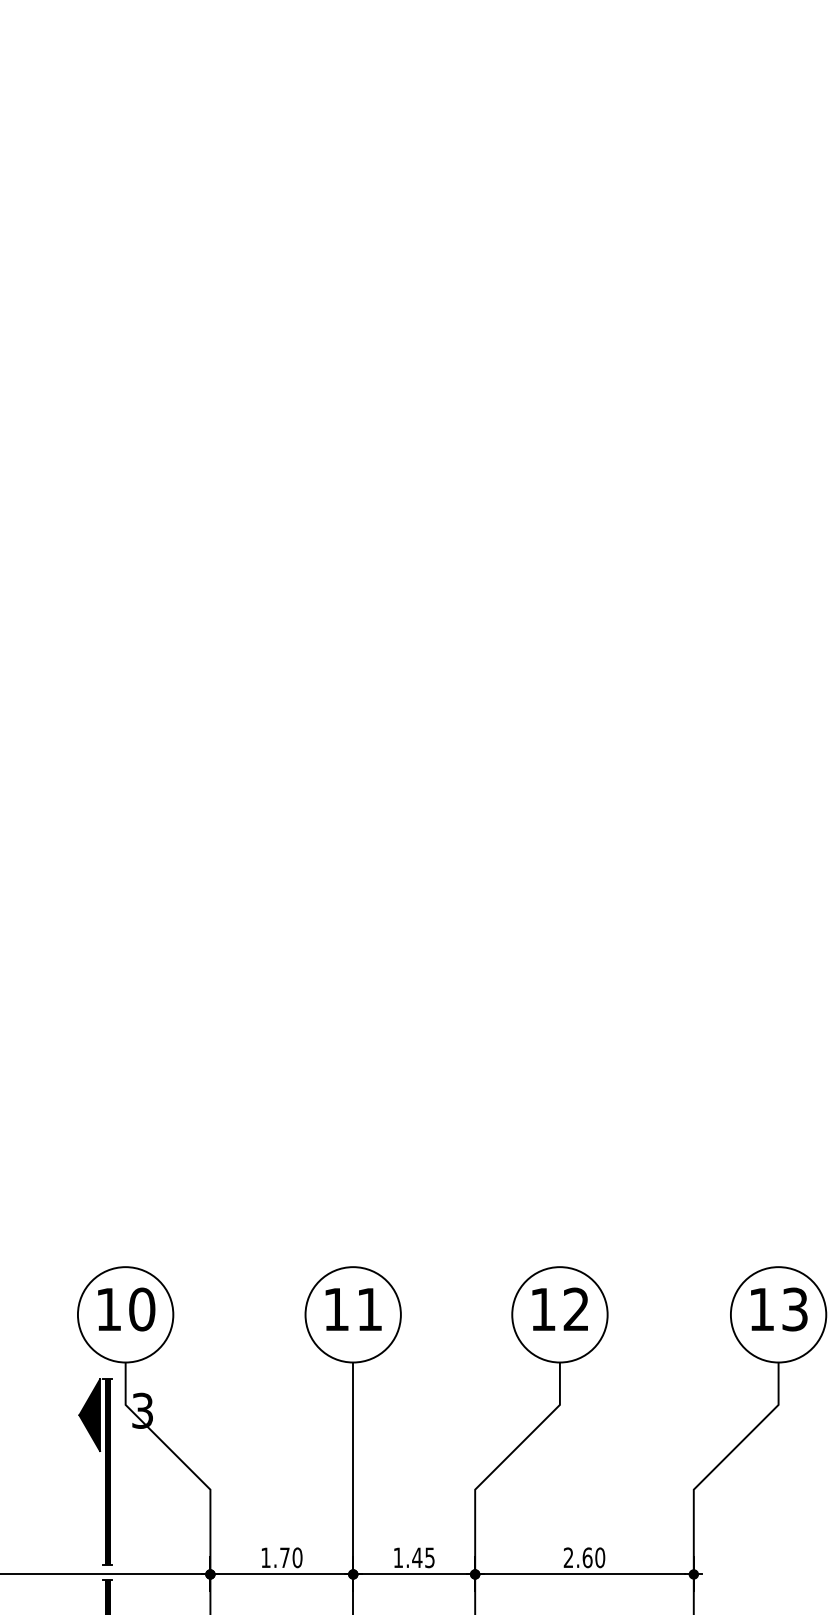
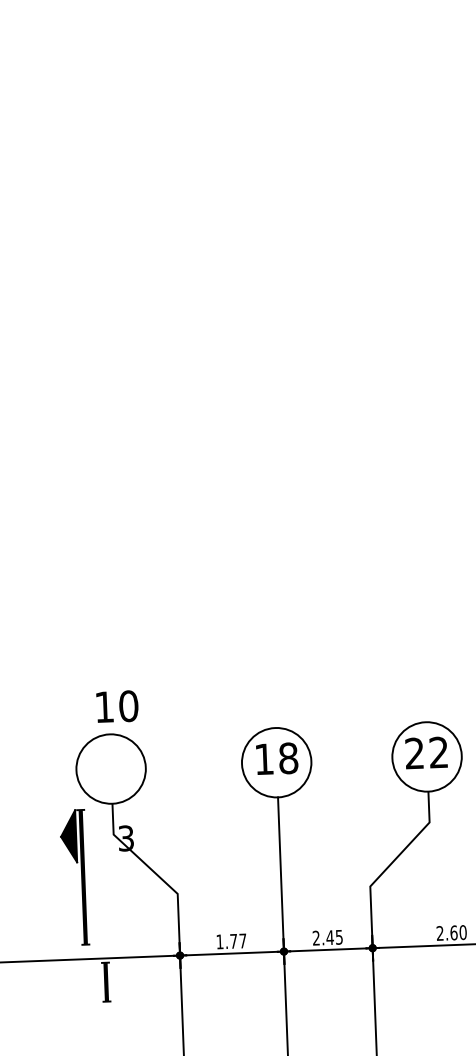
text: (542, 1308) -> (414, 752), 12 -> 22
text: (126, 1309) -> (117, 706), moved
text: (369, 1309) -> (288, 758), 11 -> 18
part: (105, 1471) -> (81, 877), moved
text: (297, 1557) -> (242, 940), 1.70 -> 1.77
text: (397, 1557) -> (315, 938), 1.45 -> 2.45

